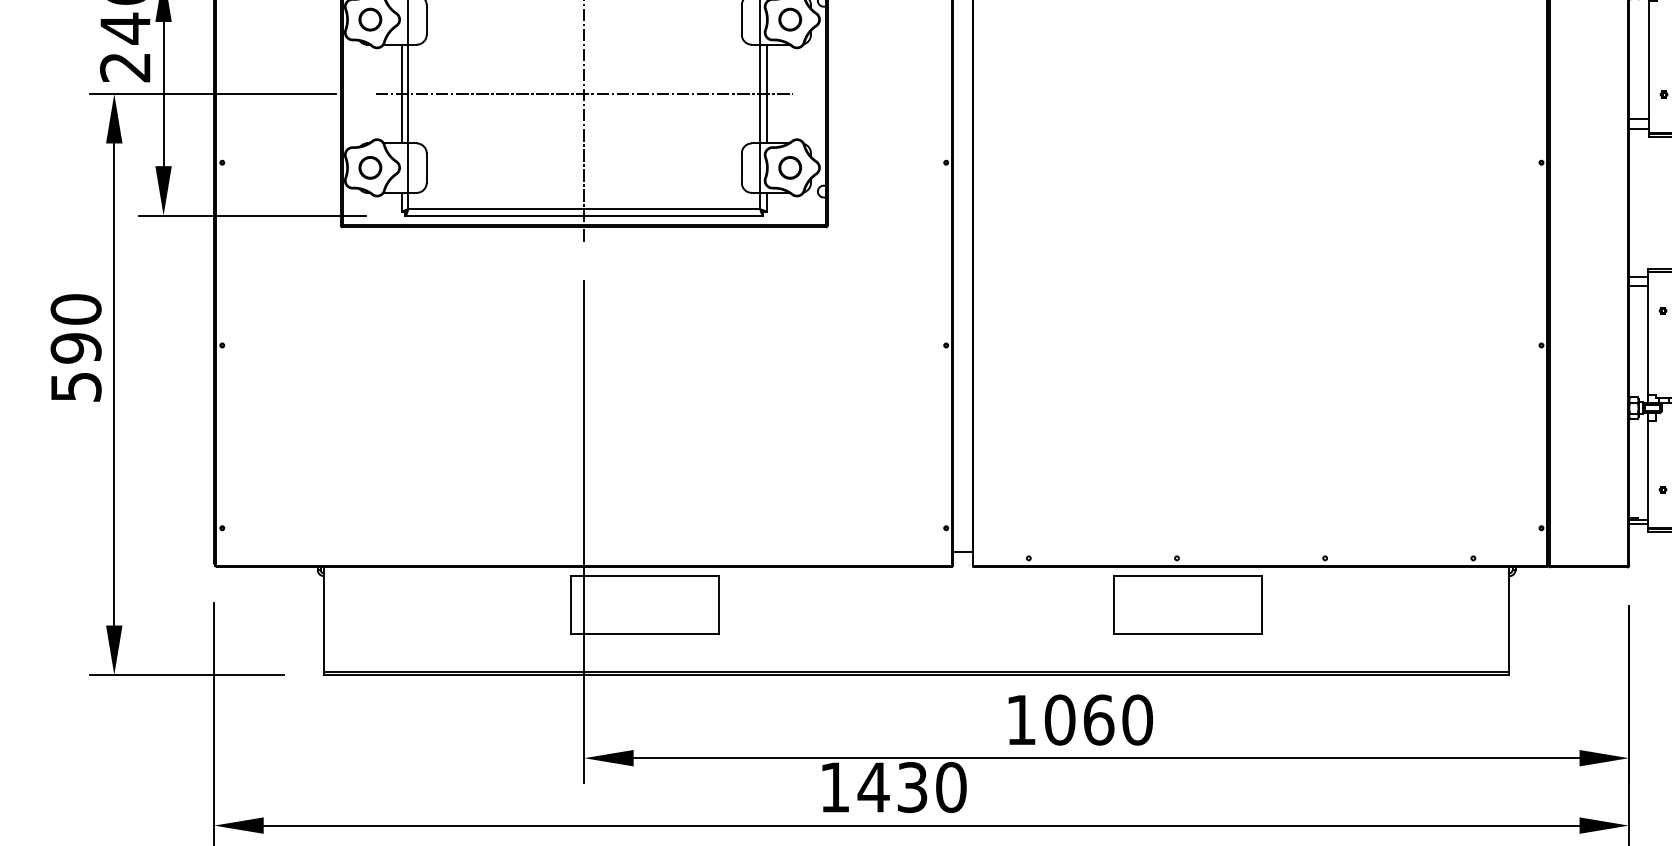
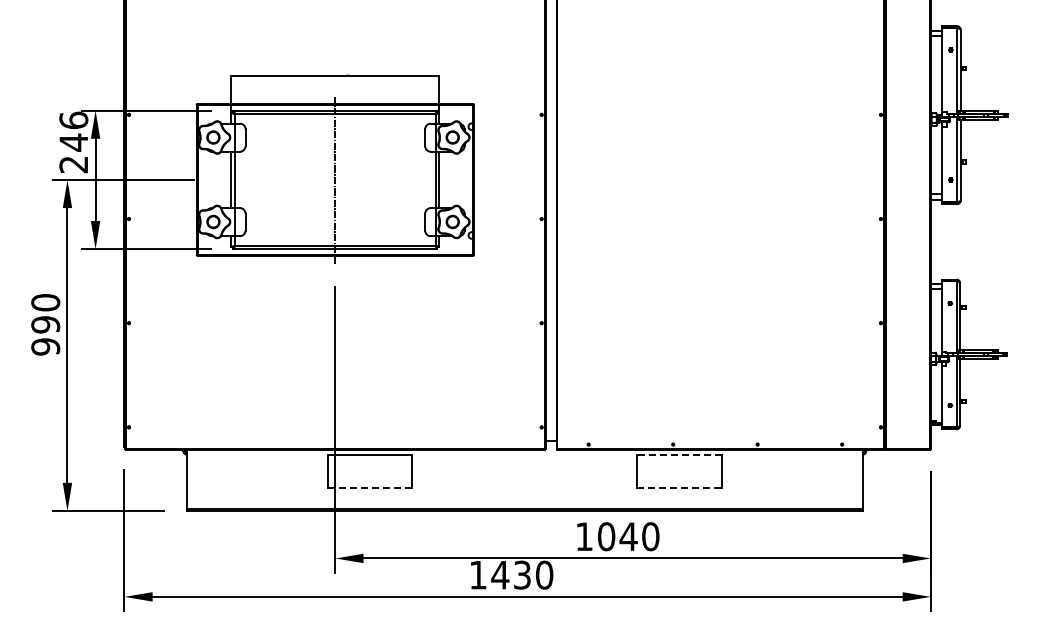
line: (584, 93) -> (335, 179), removed
text: (75, 386) -> (45, 346), 590 -> 990
line: (1188, 575) -> (679, 454), solid -> dashed
line: (645, 633) -> (370, 487), solid -> dashed
line: (1189, 633) -> (680, 487), solid -> dashed
text: (1098, 719) -> (628, 536), 1060 -> 1040

